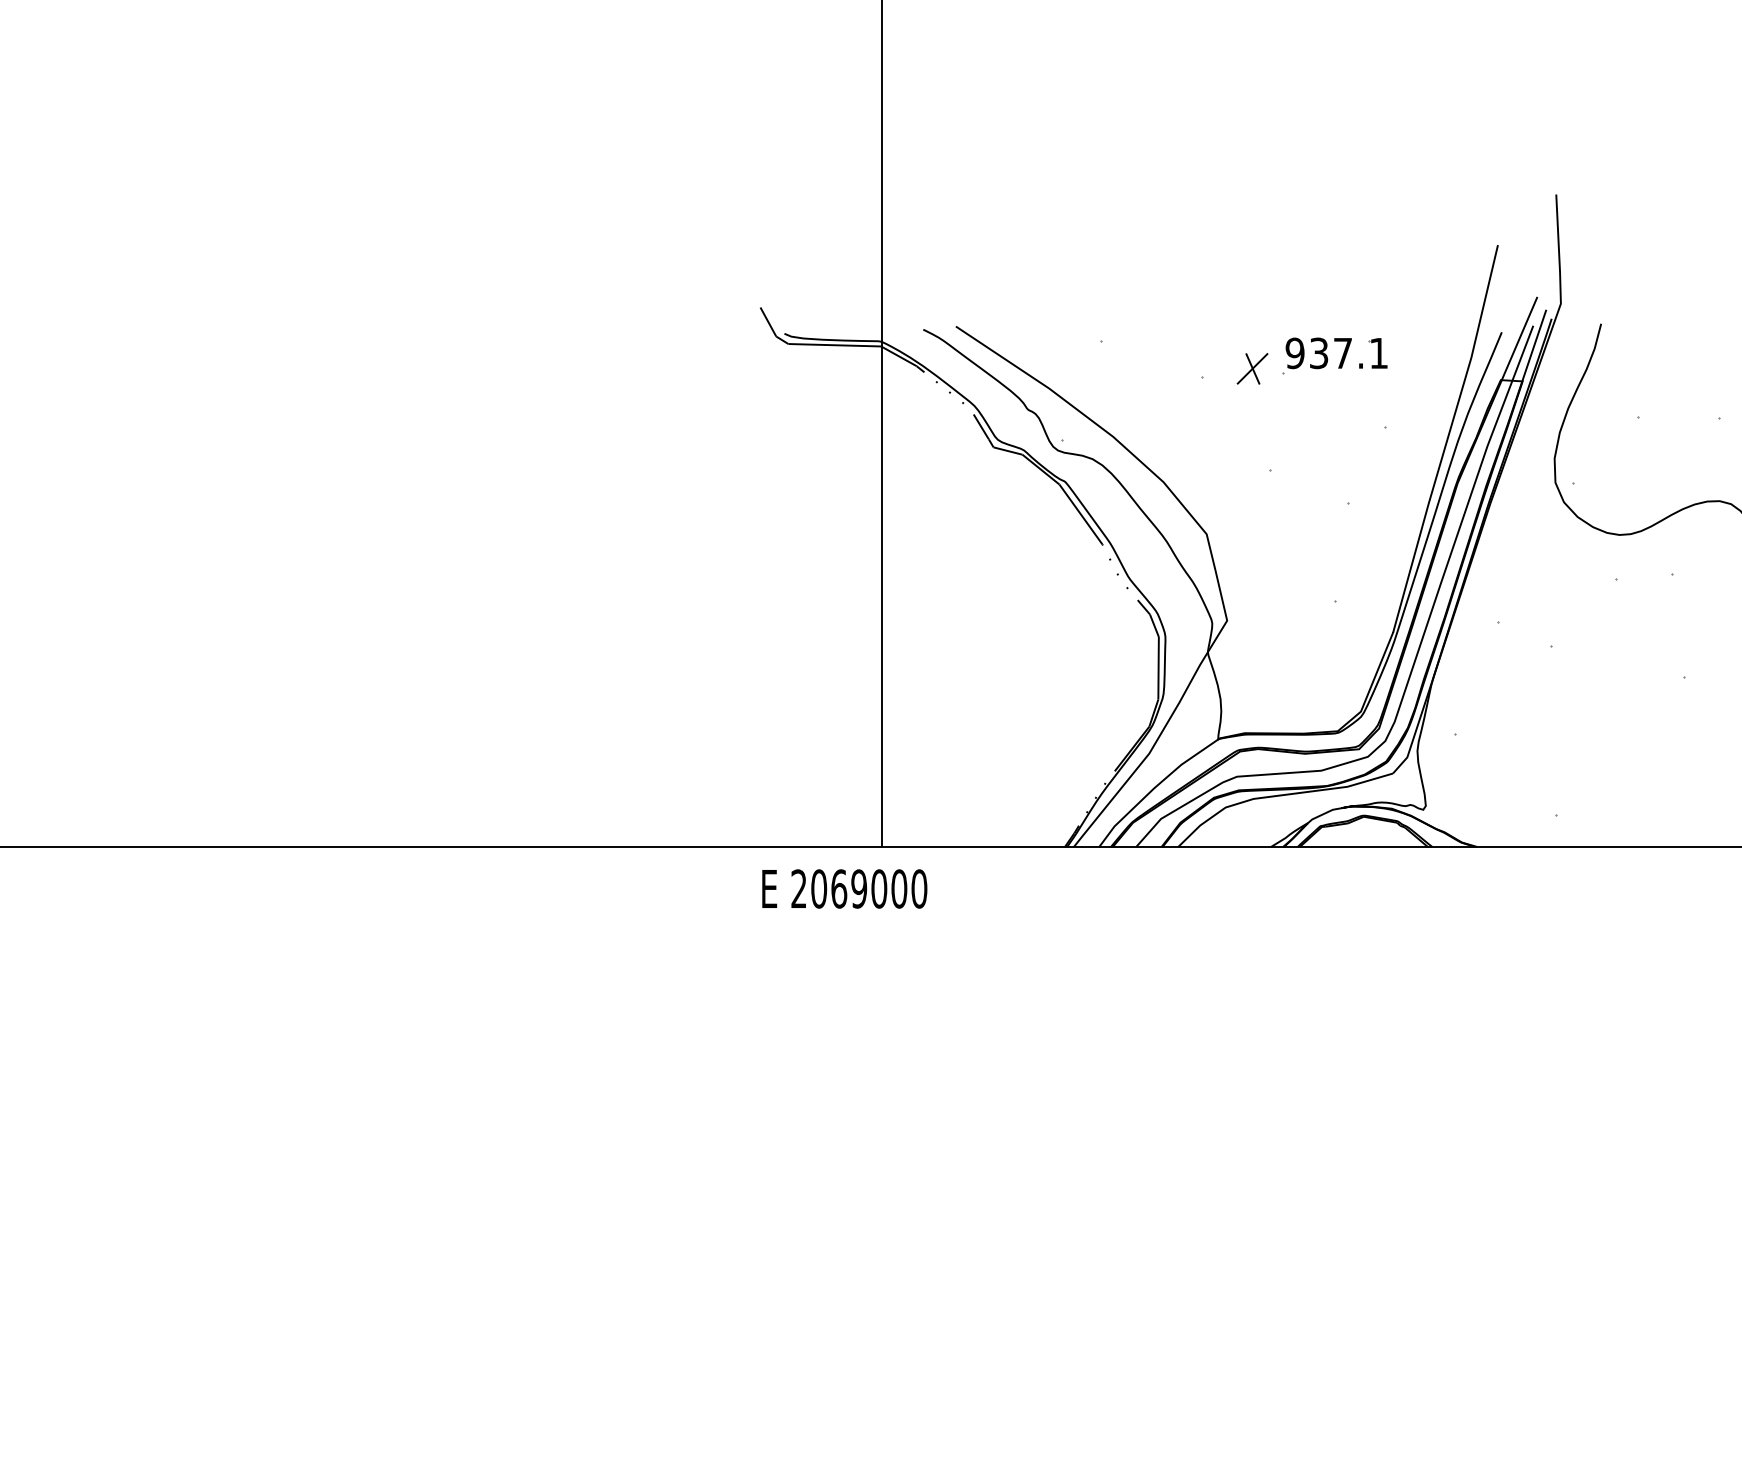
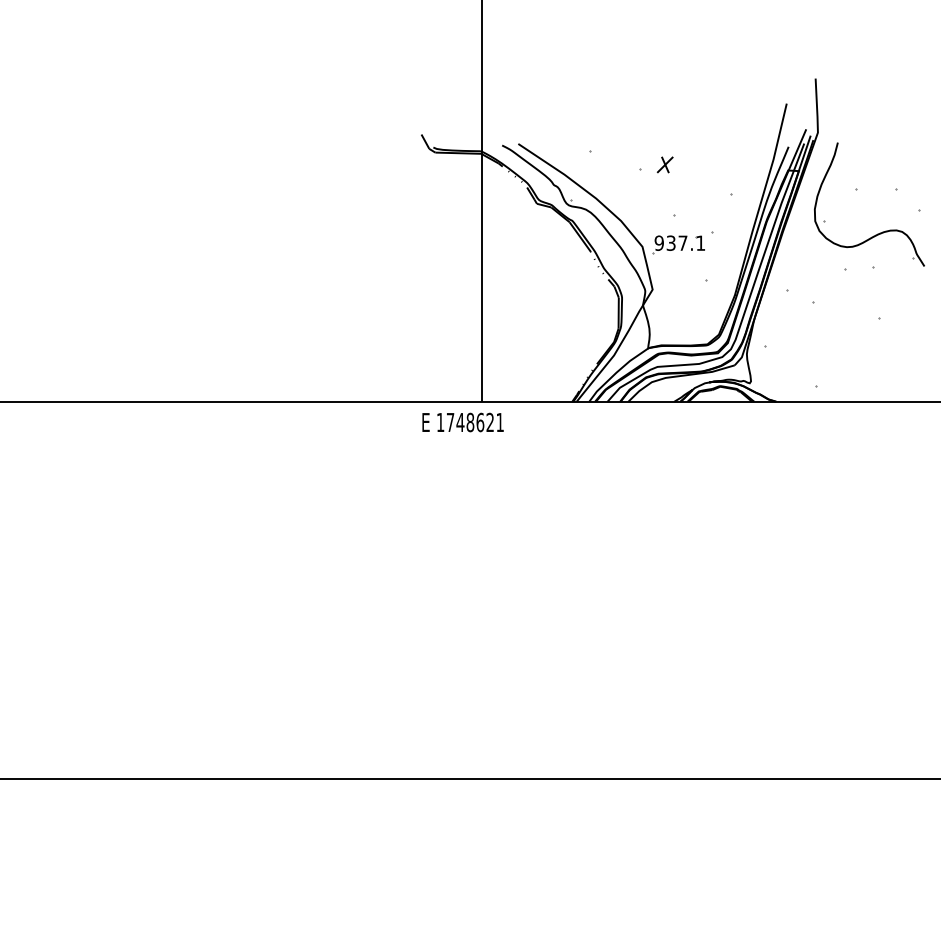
part: (1333, 355) -> (678, 244), moved
text: (859, 888) -> (470, 422), 2069000 -> 1748621

